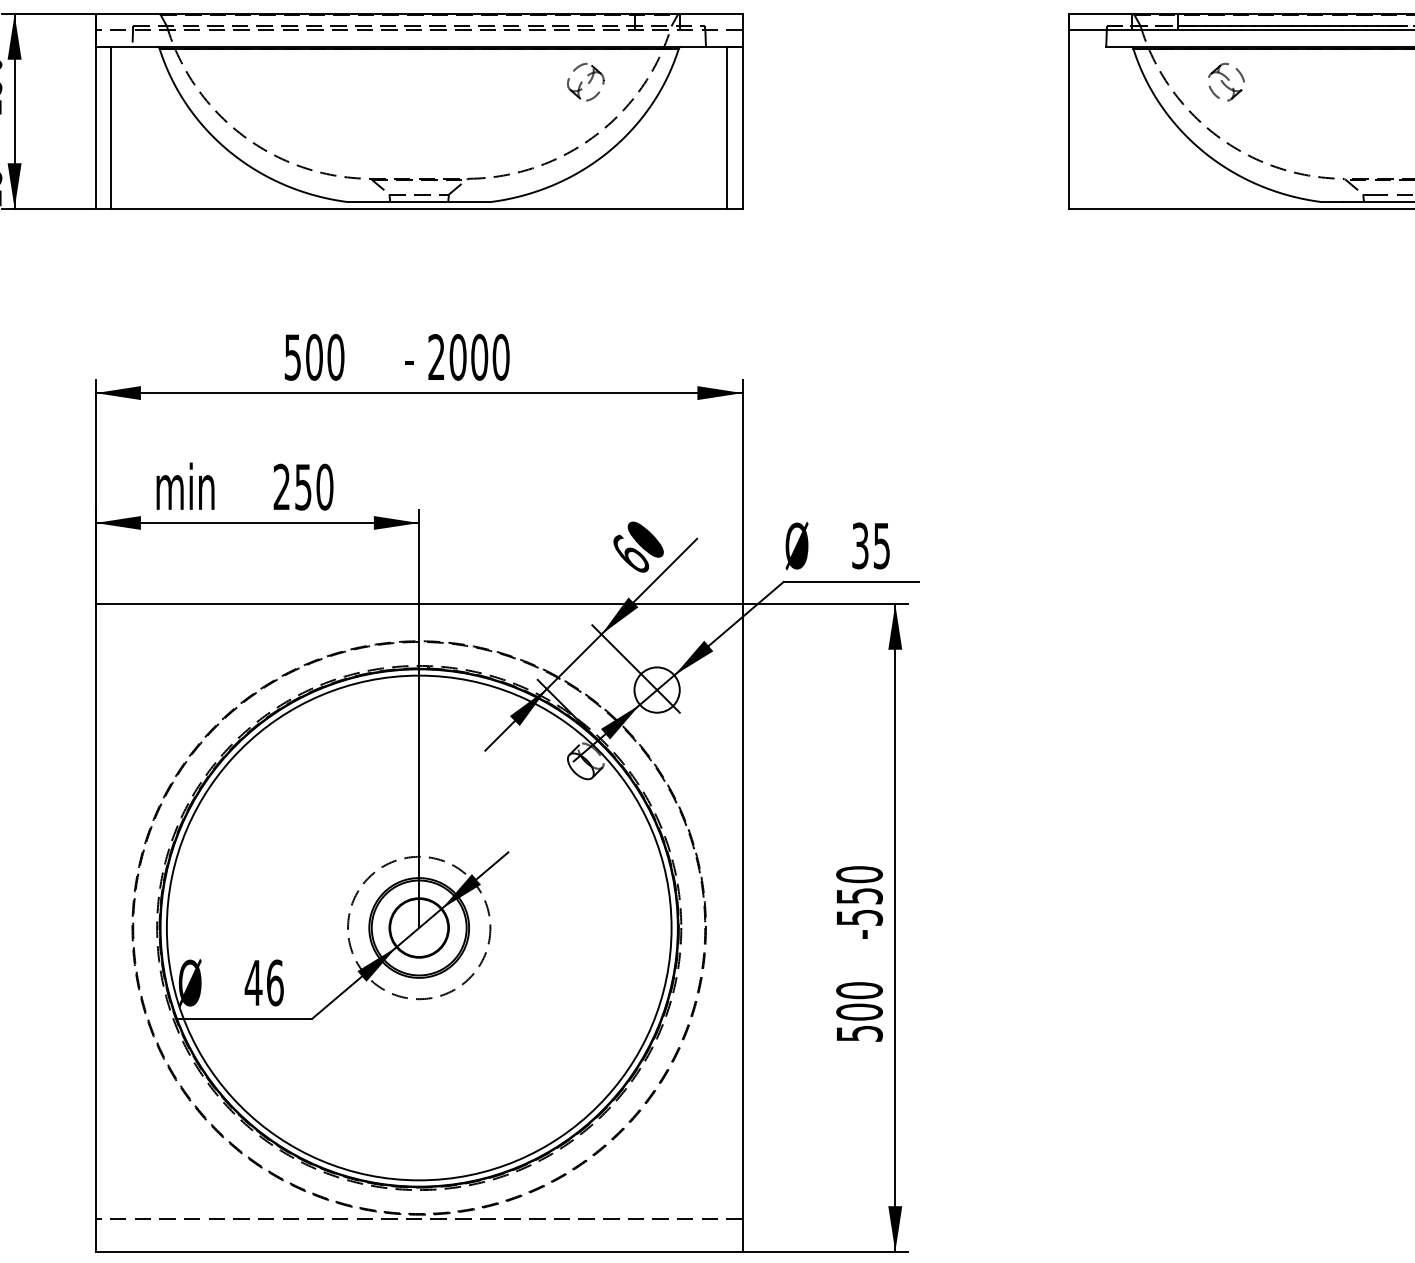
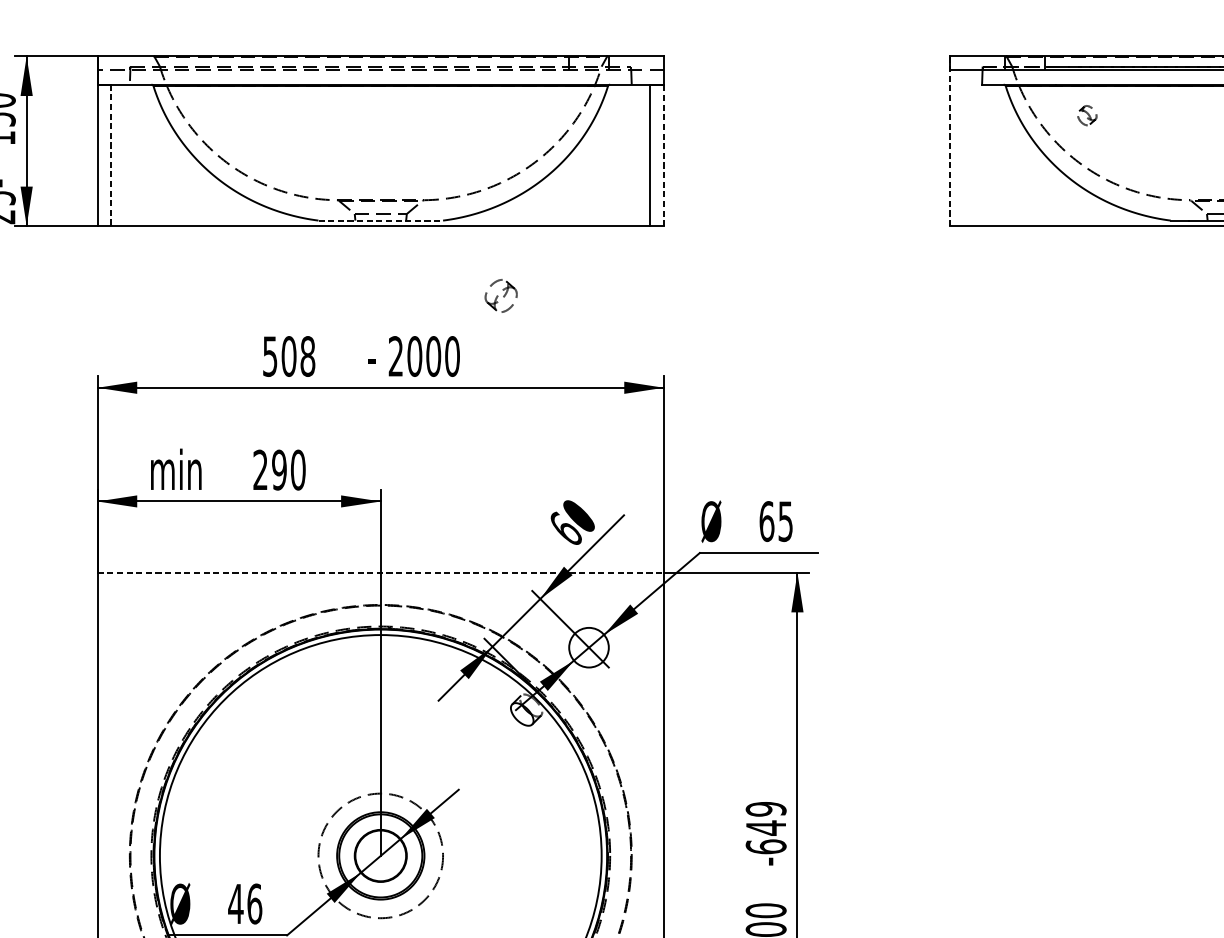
part: (585, 81) -> (500, 295), moved
part: (1226, 81) -> (1087, 115), size x0.6
line: (1069, 112) -> (949, 142), solid -> dashed
line: (111, 127) -> (111, 155), solid -> dashed
line: (742, 127) -> (663, 155), solid -> dashed
line: (419, 202) -> (381, 220), solid -> dashed
text: (335, 357) -> (307, 356), 500 -> 508
text: (303, 486) -> (279, 469), 250 -> 290
text: (860, 545) -> (766, 521), 35 -> 65
line: (419, 604) -> (381, 572), solid -> dashed
text: (859, 895) -> (766, 827), -550 -> -649

